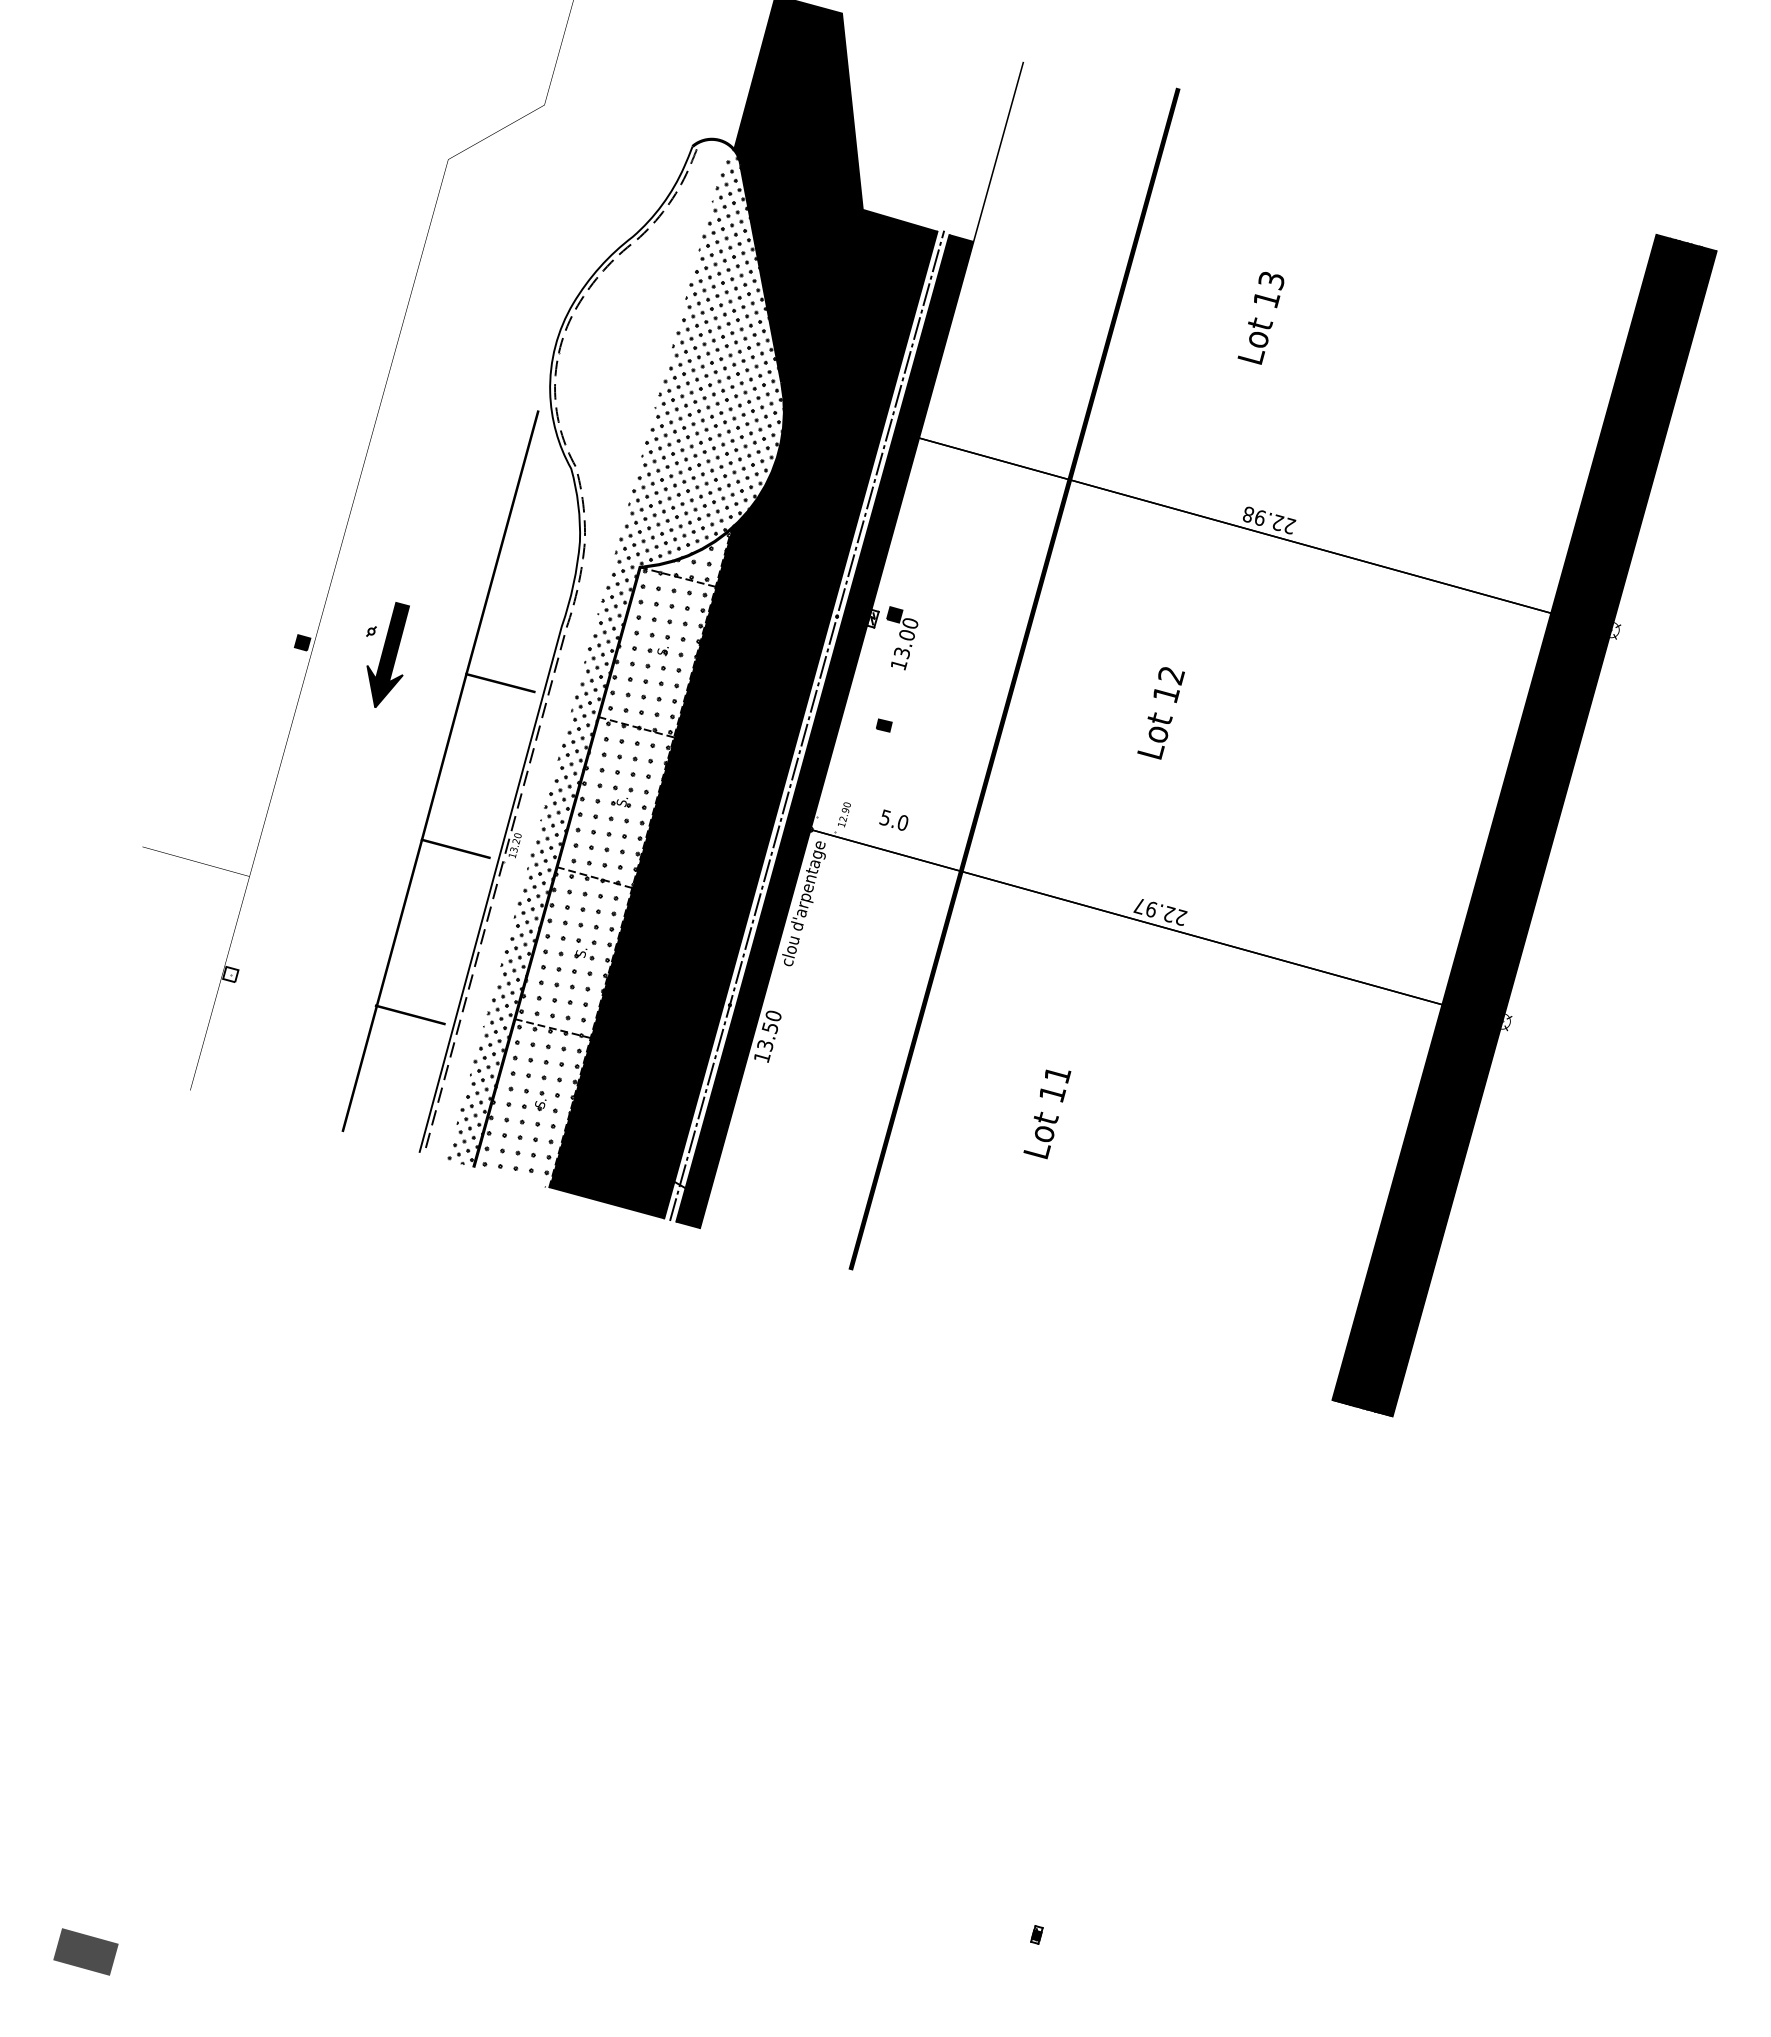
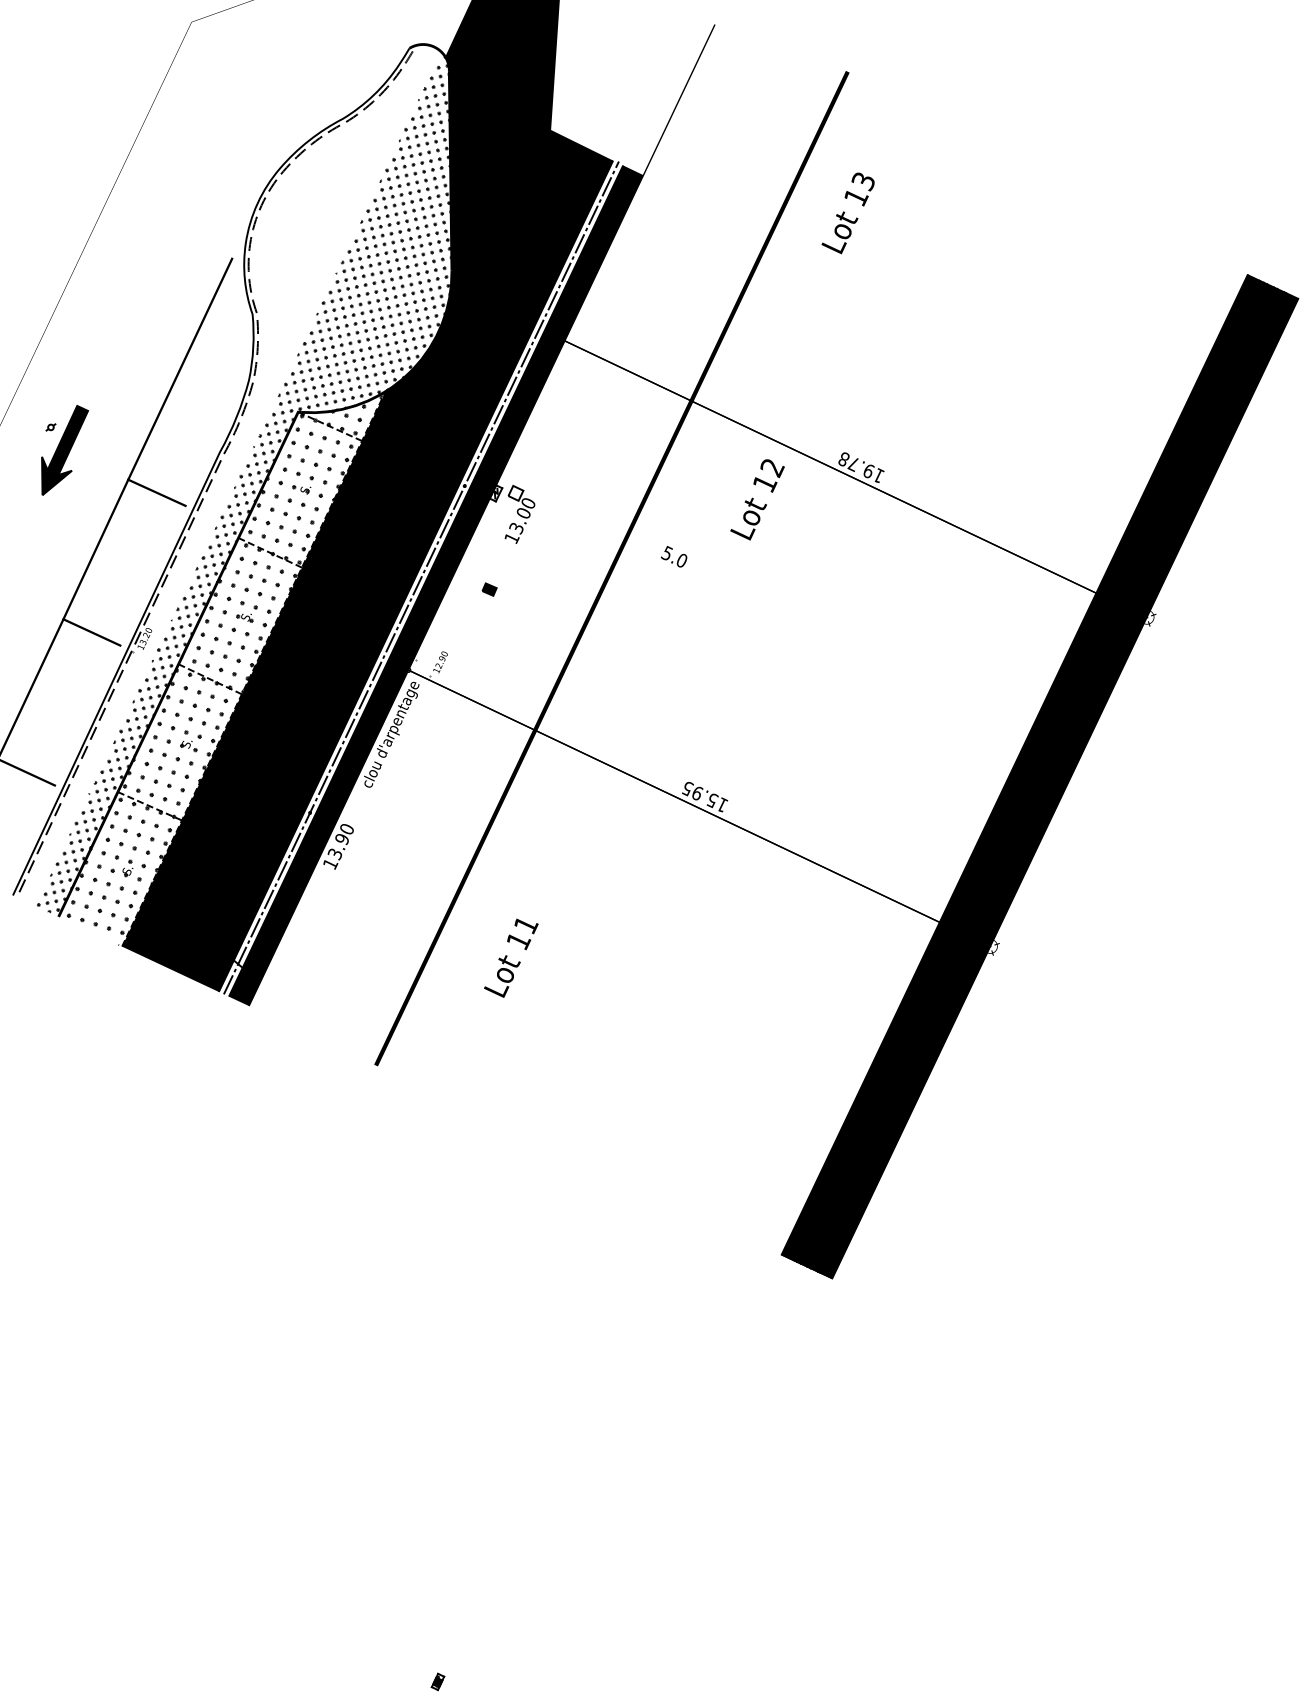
text: (1260, 318) -> (847, 213), moved
text: (1275, 522) -> (866, 470), 22.98 -> 19.78
fill: (894, 614) -> (515, 493), removed
text: (1160, 713) -> (756, 499), moved
text: (893, 819) -> (674, 556), moved
text: (1160, 911) -> (705, 796), 22.97 -> 15.95
text: (769, 1027) -> (341, 838), 13.50 -> 13.90
text: (1047, 1114) -> (511, 958), moved

